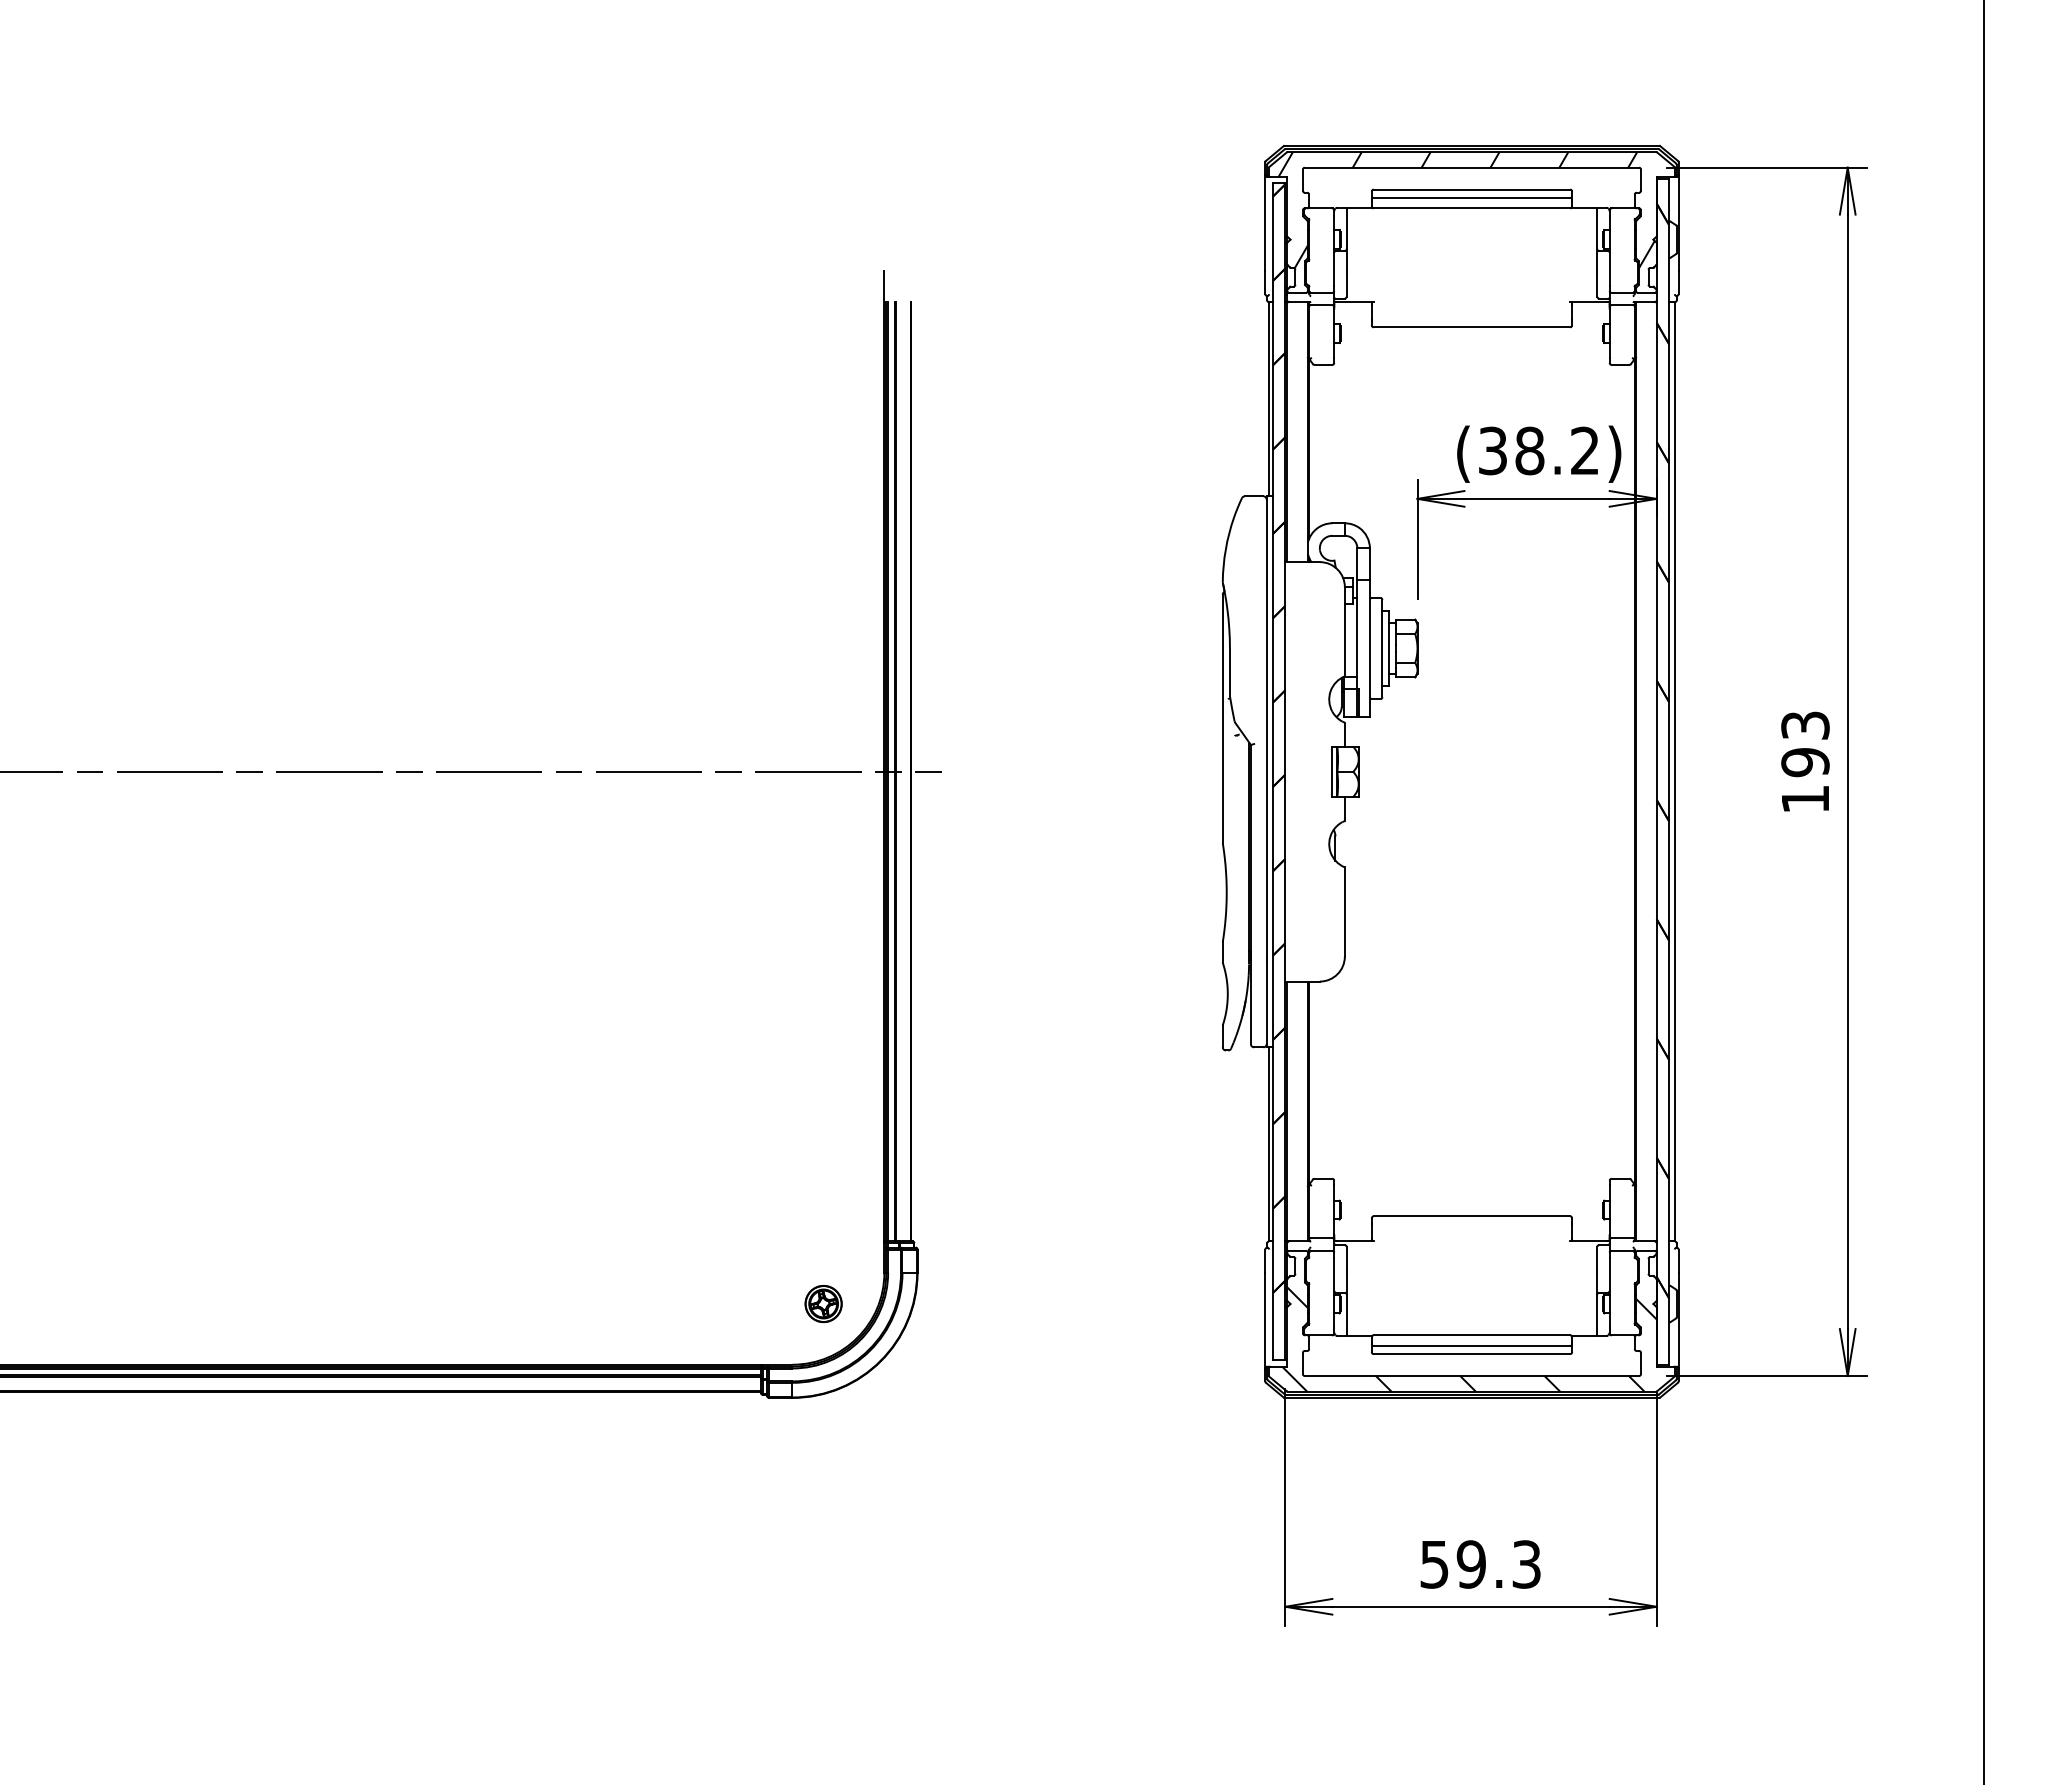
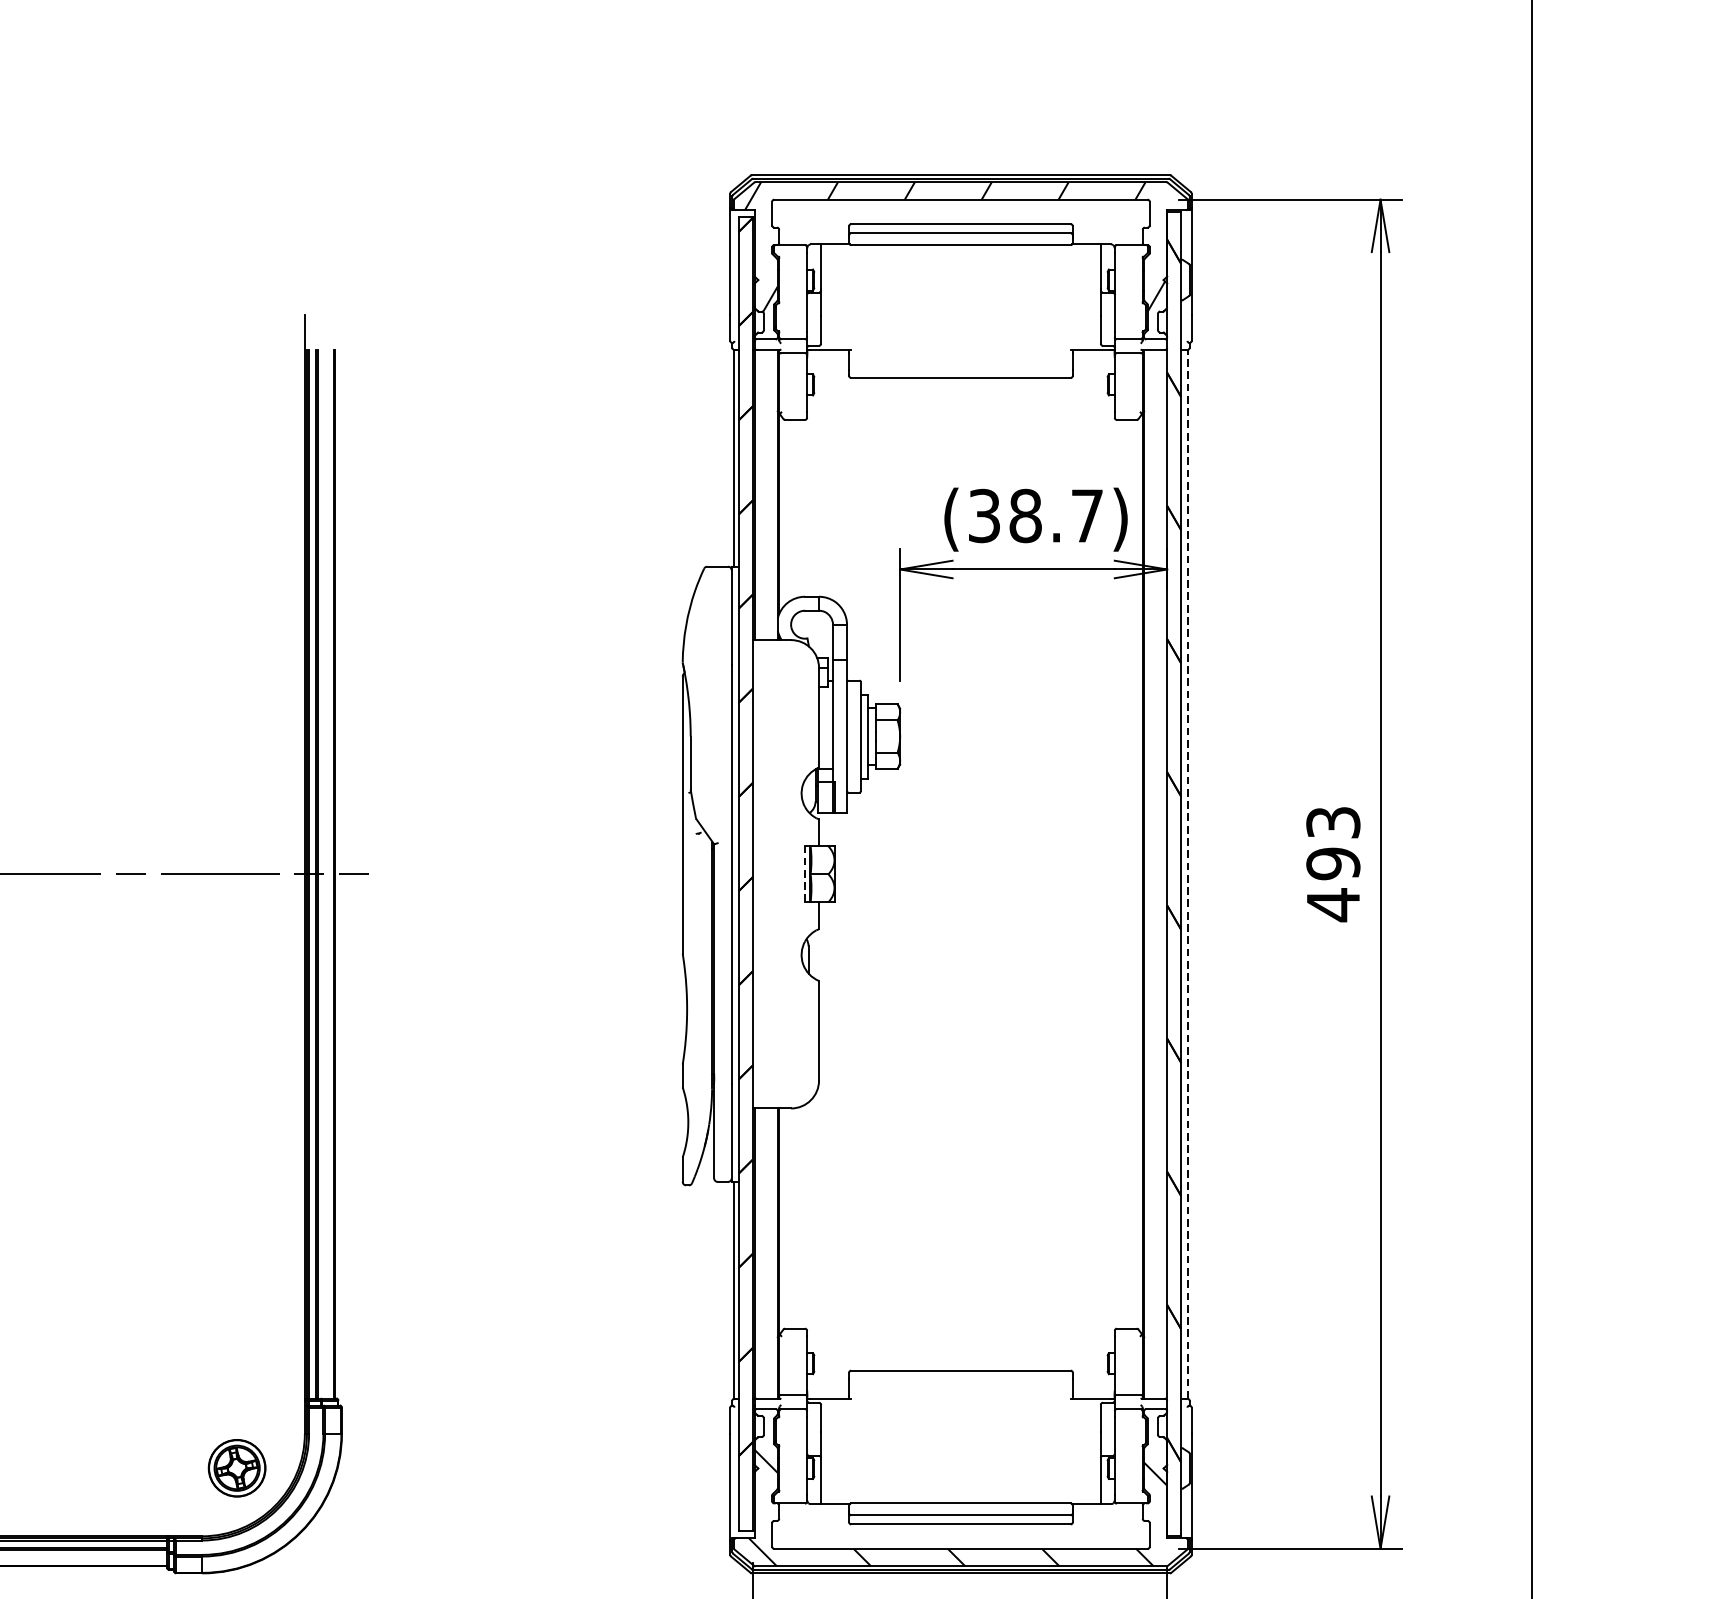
text: (1584, 450) -> (1086, 515), (38.2) -> (38.7)
line: (1332, 771) -> (805, 873), solid -> dashed
line: (1675, 771) -> (1188, 873), solid -> dashed
text: (1805, 799) -> (1333, 905), 193 -> 493
part: (823, 1304) -> (236, 1469), size x1.4

